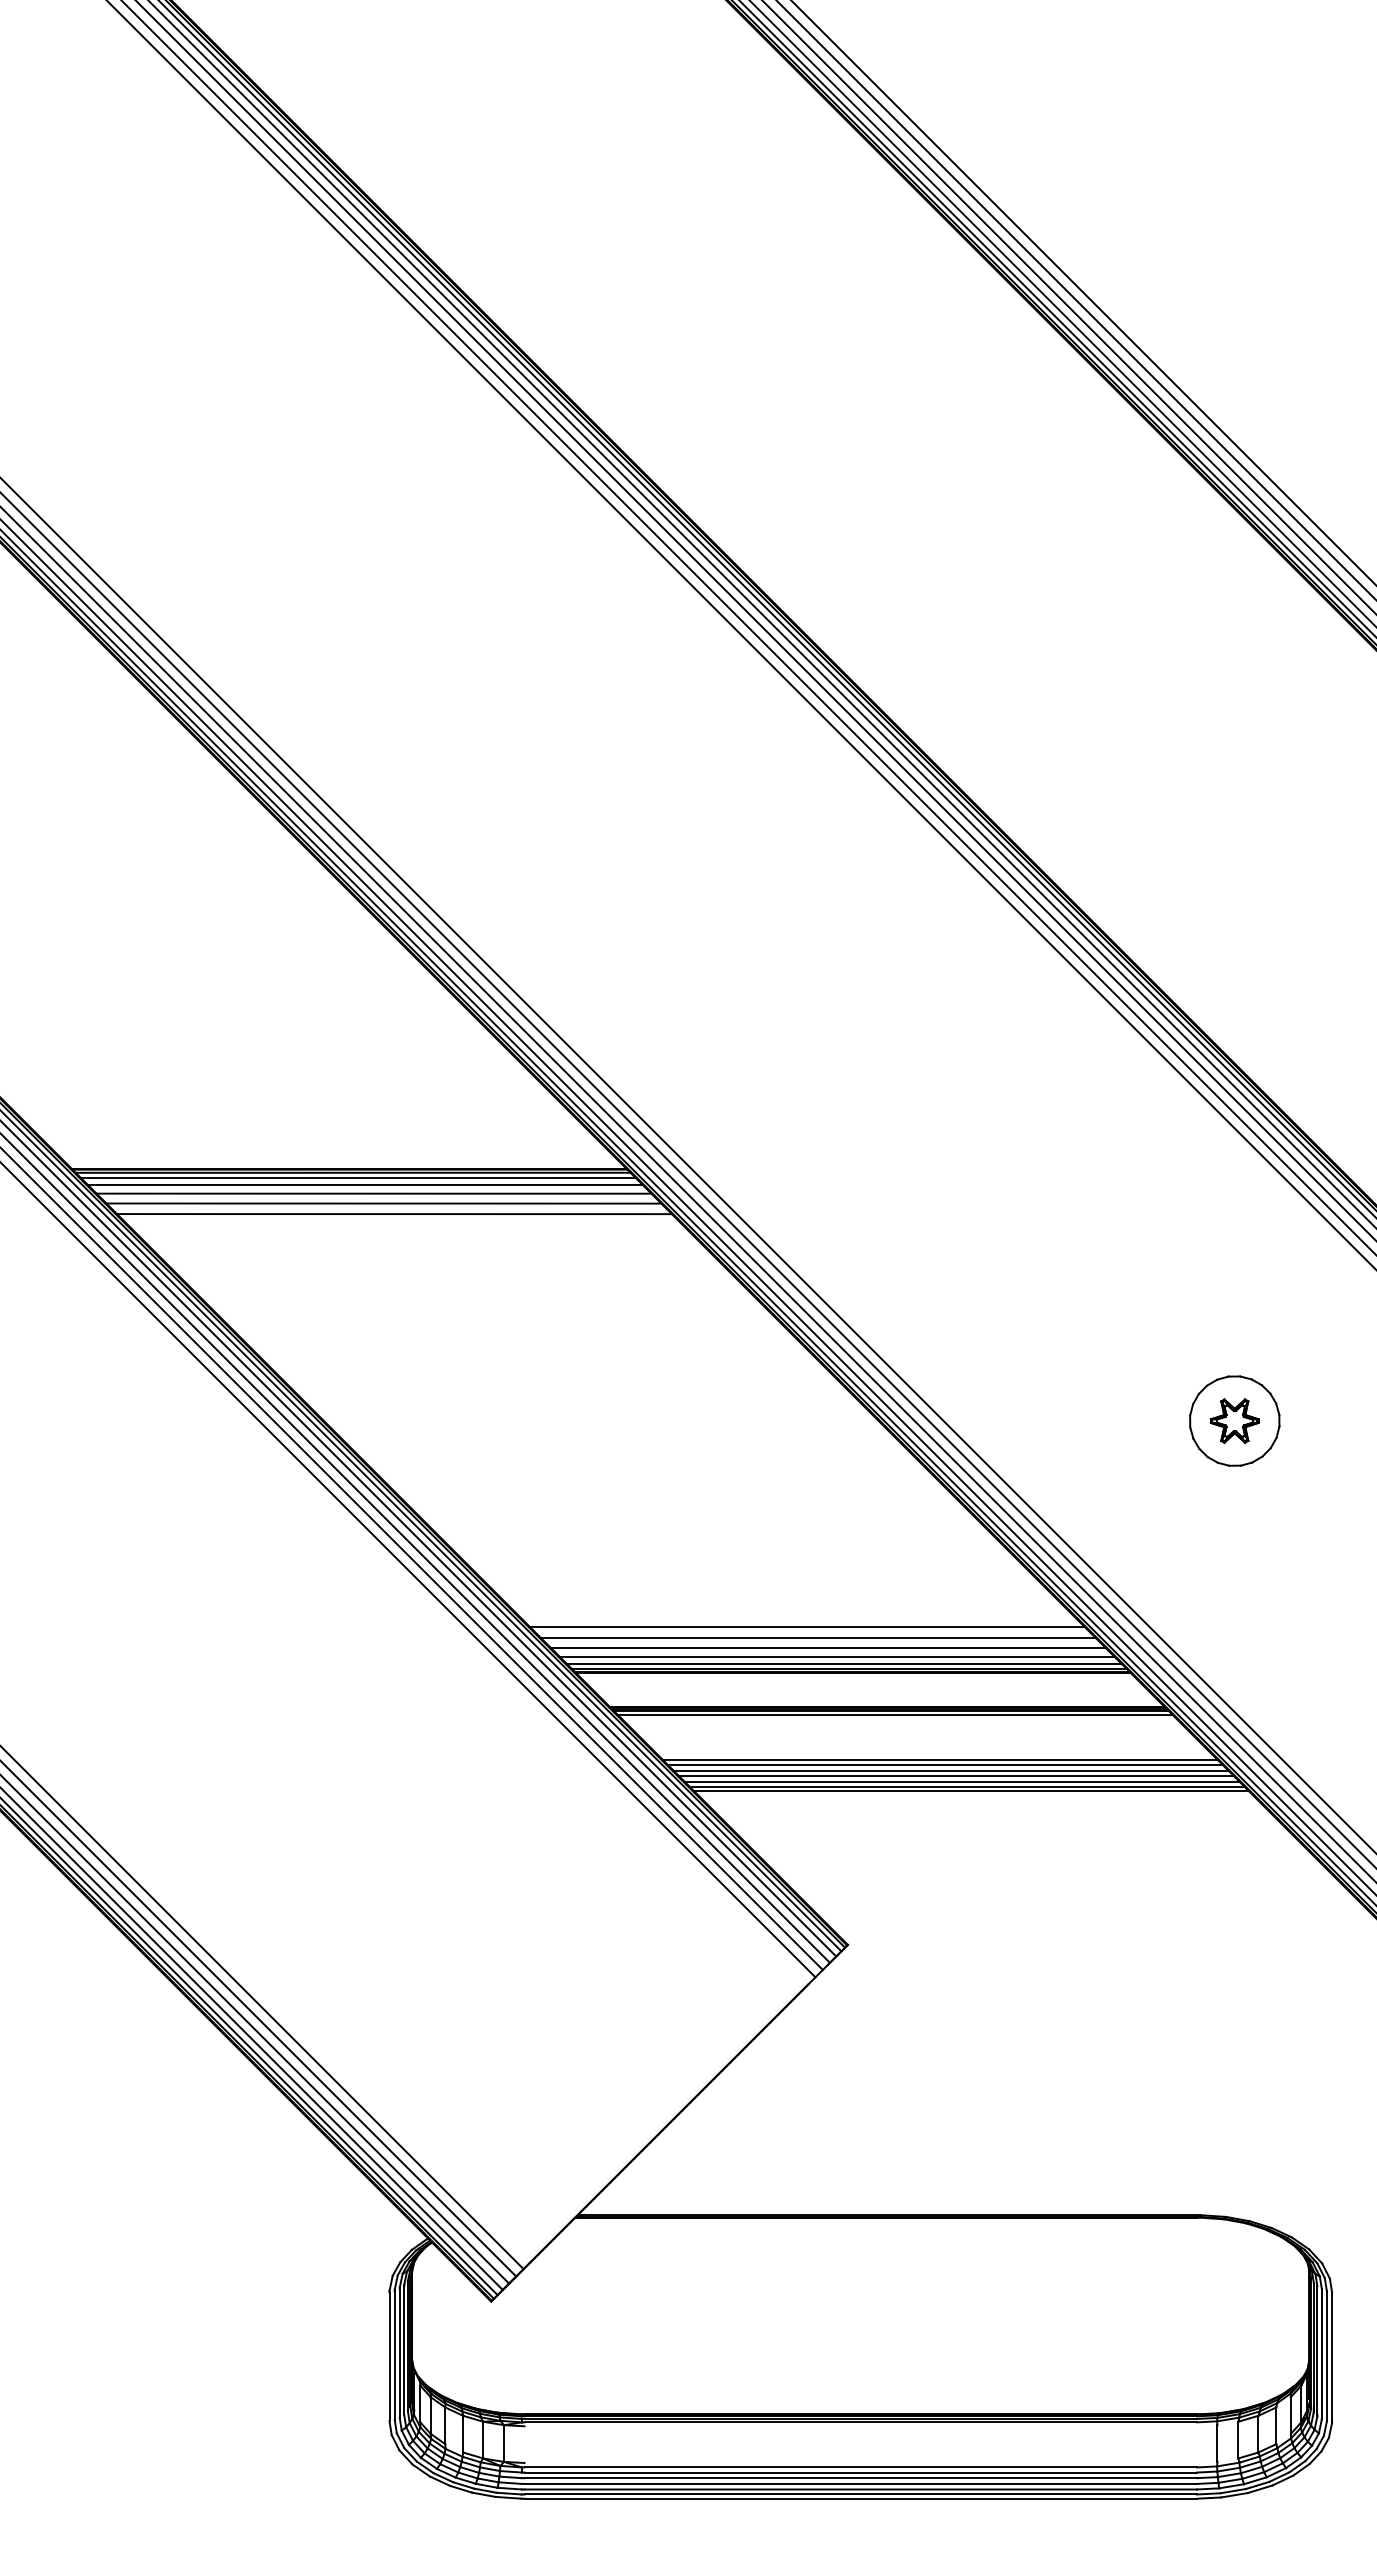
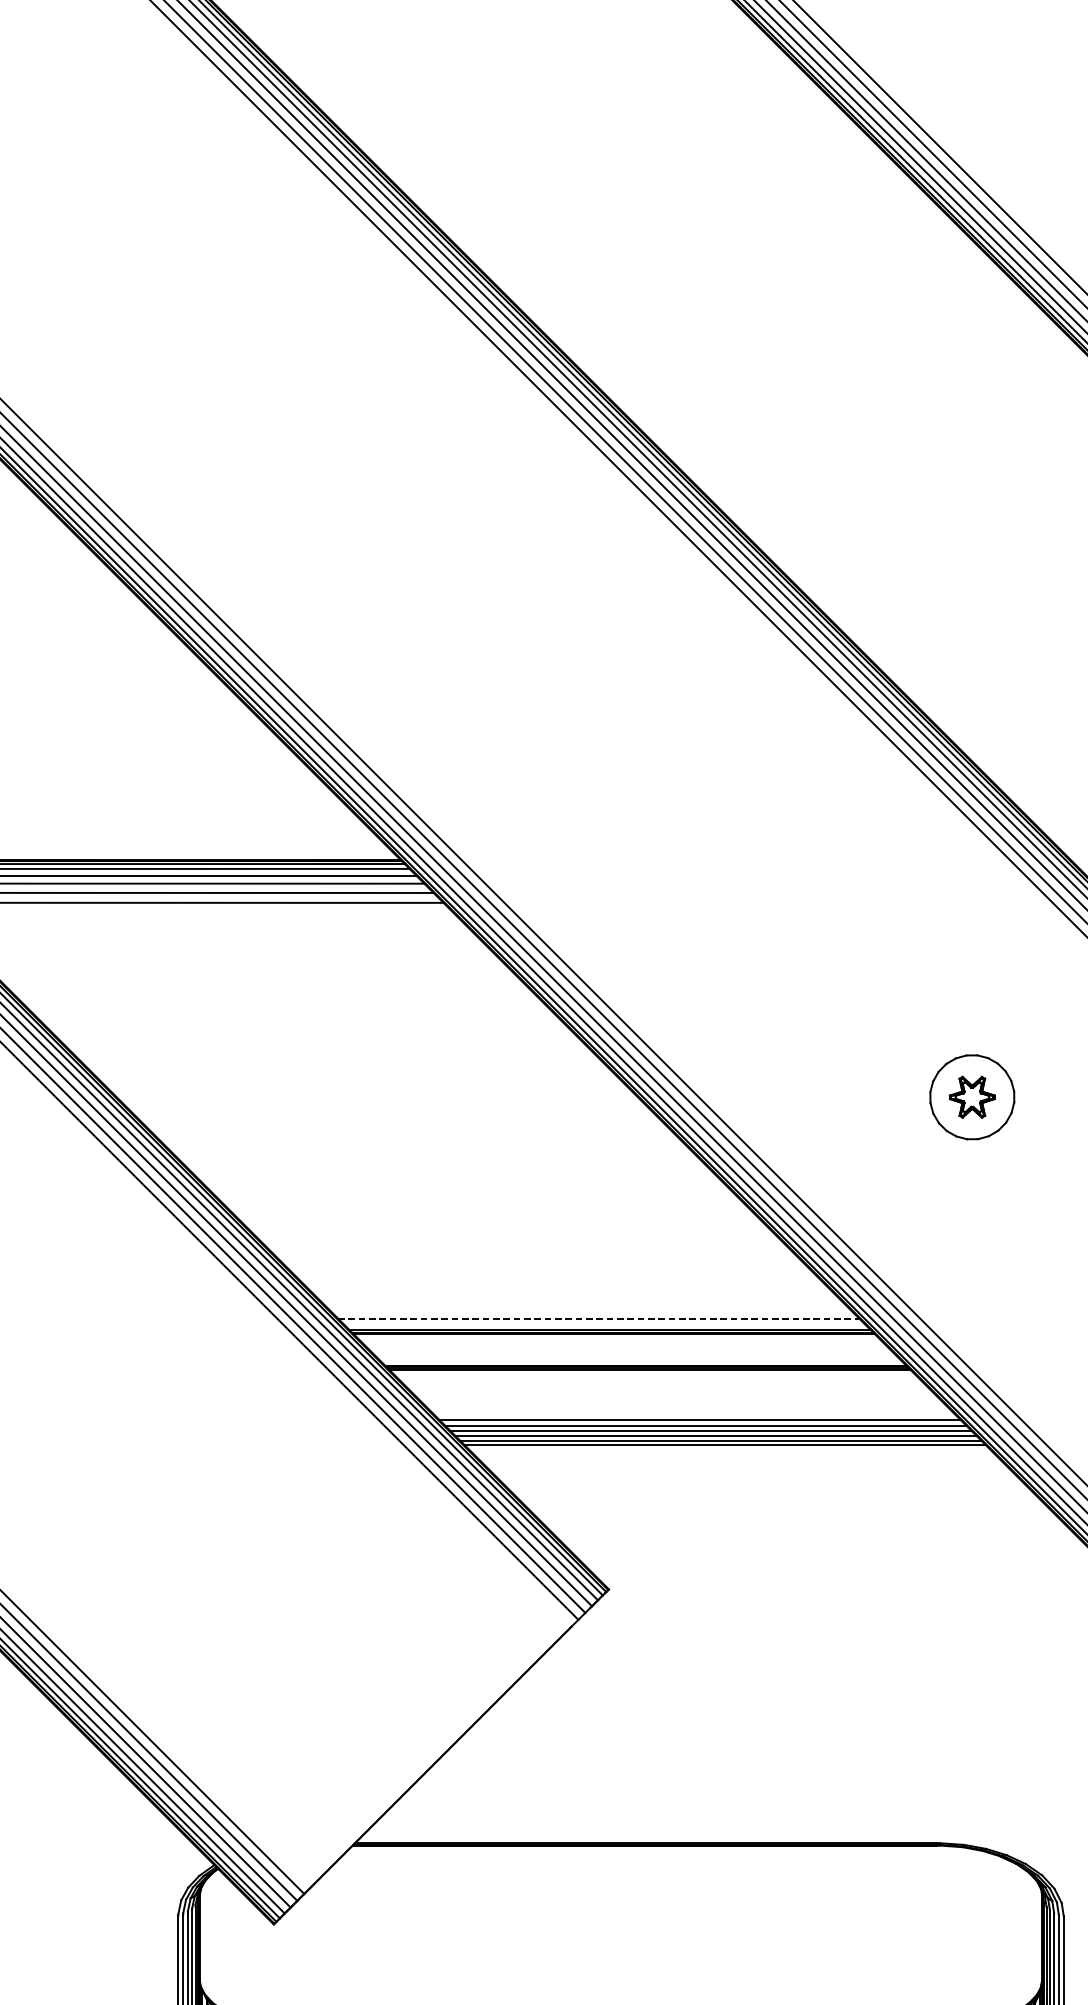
line: (807, 1627) -> (570, 1291), removed
line: (817, 1637) -> (580, 1300), removed
line: (827, 1647) -> (589, 1309), removed
line: (837, 1656) -> (599, 1318), solid -> dashed
line: (843, 1663) -> (604, 1325), removed
line: (894, 1714) -> (652, 1372), removed
line: (939, 1759) -> (694, 1415), removed

